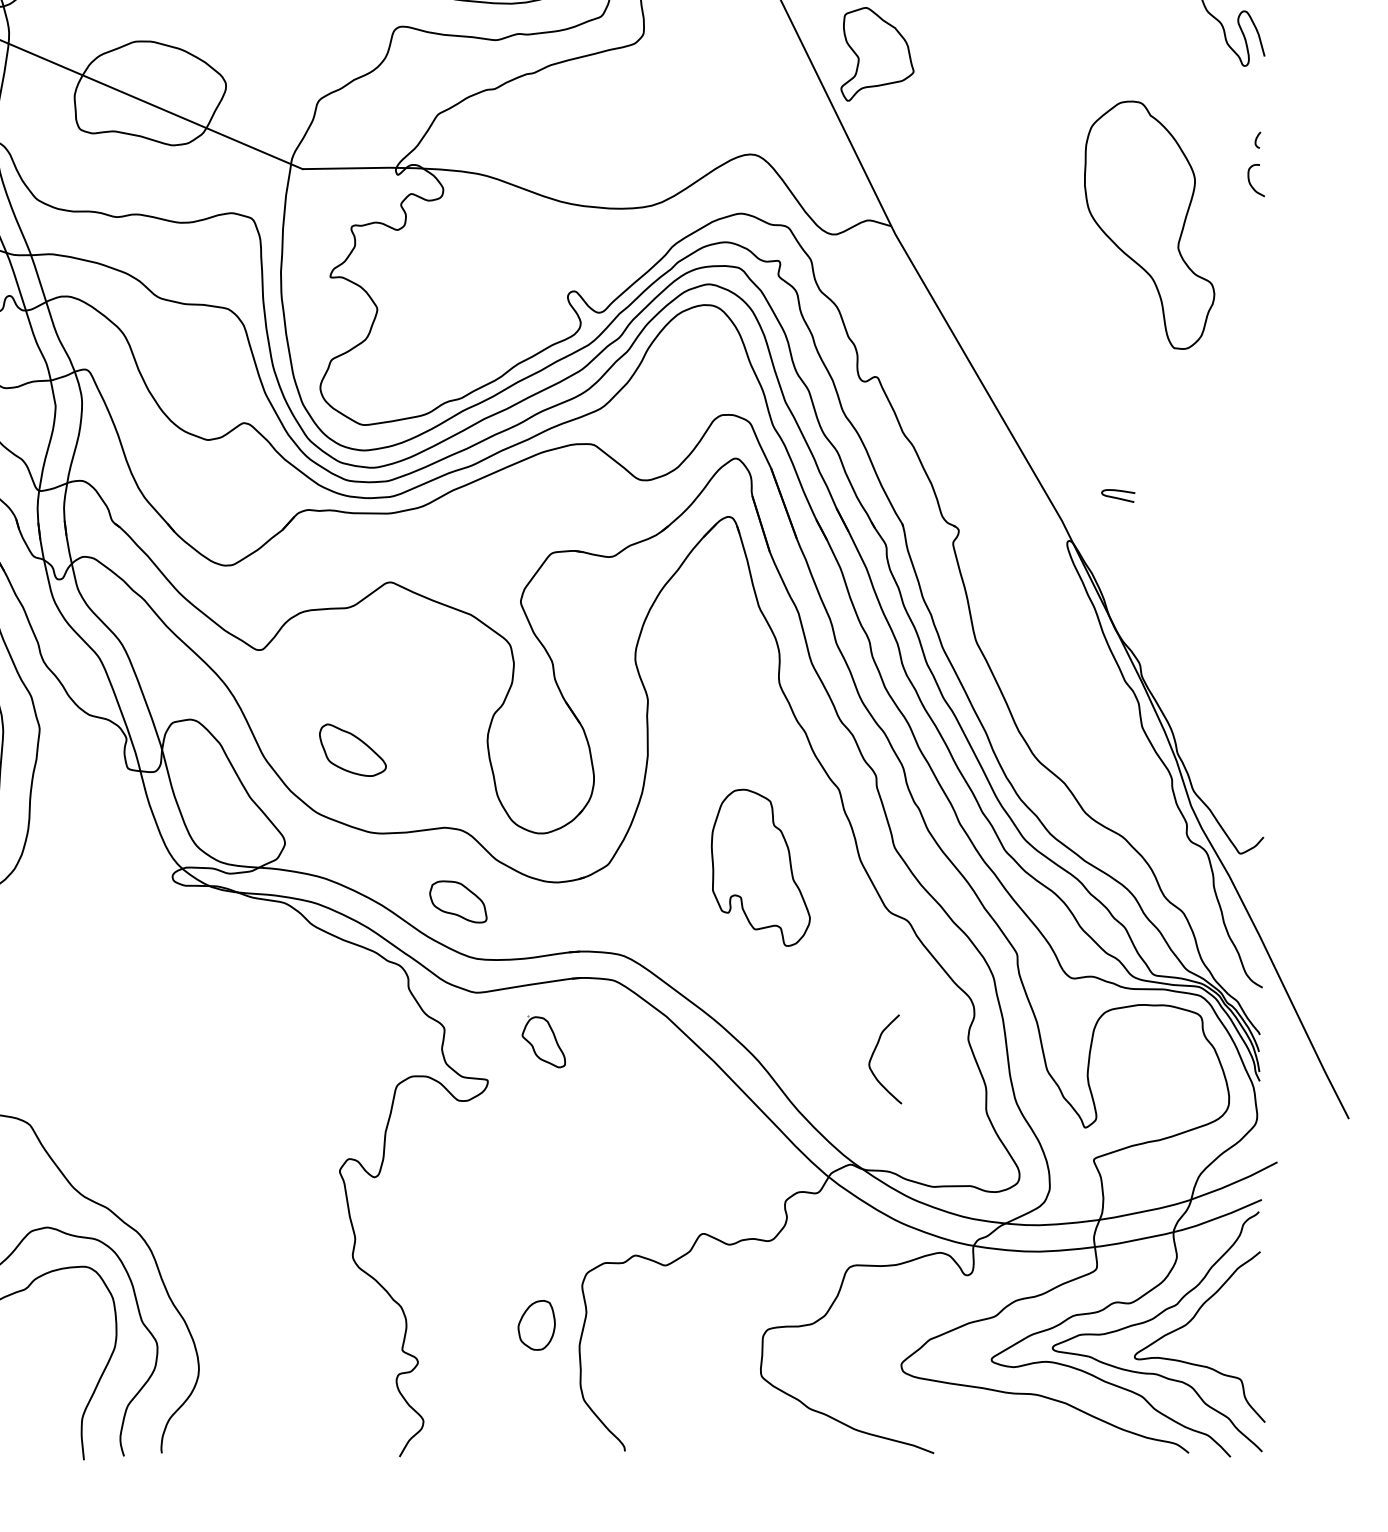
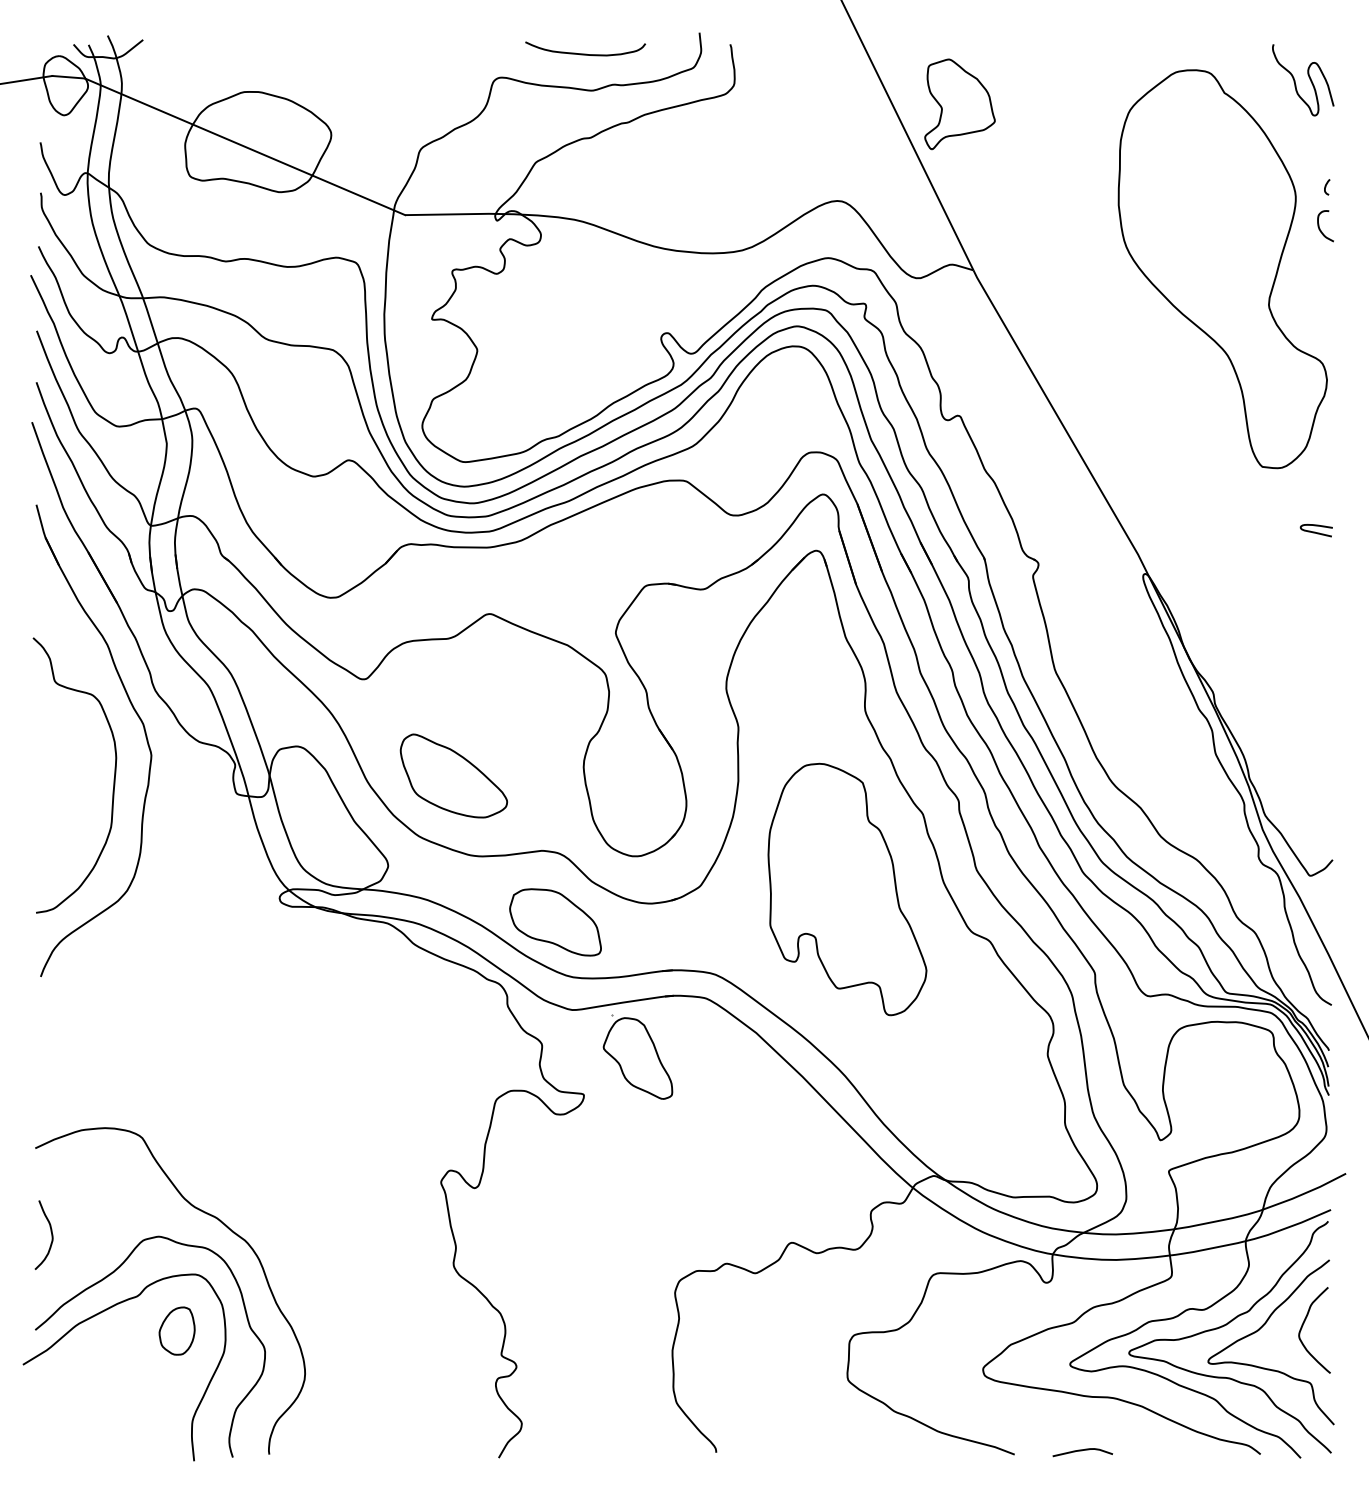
part: (1149, 225) -> (1222, 269), size x1.67
curve: (1117, 496) -> (1315, 531), moved
part: (352, 749) -> (453, 775), size x1.67
part: (760, 867) -> (847, 889), size x1.67
part: (458, 902) -> (555, 922), size x1.67
part: (543, 1040) -> (637, 1056), size x1.67
curve: (873, 1054) -> (1303, 1325), moved
part: (536, 1324) -> (176, 1330), moved
curve: (1004, 1450) -> (1082, 1451), added

